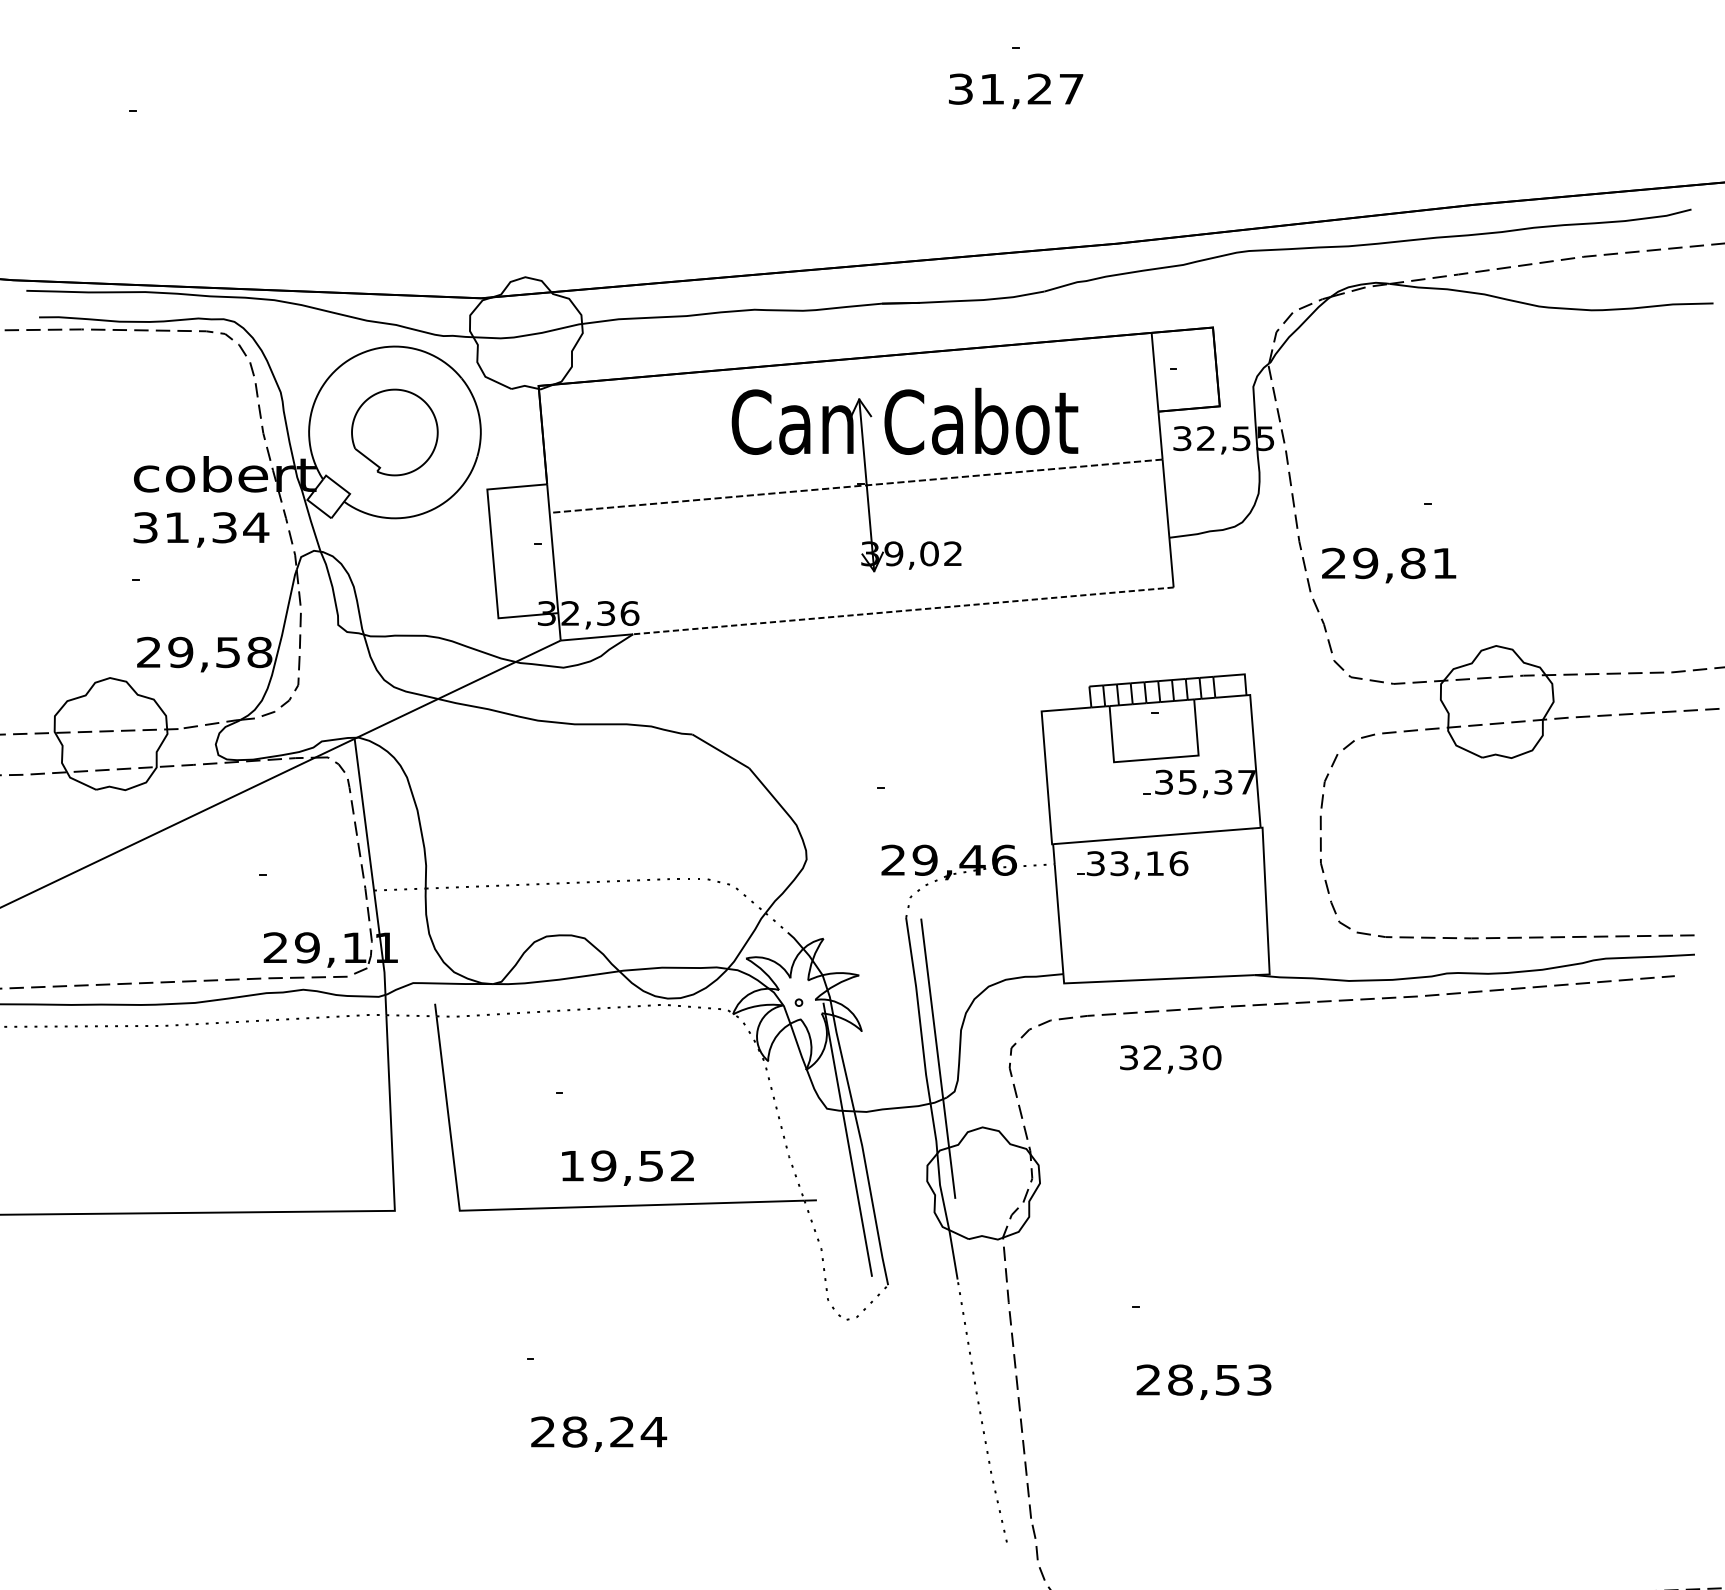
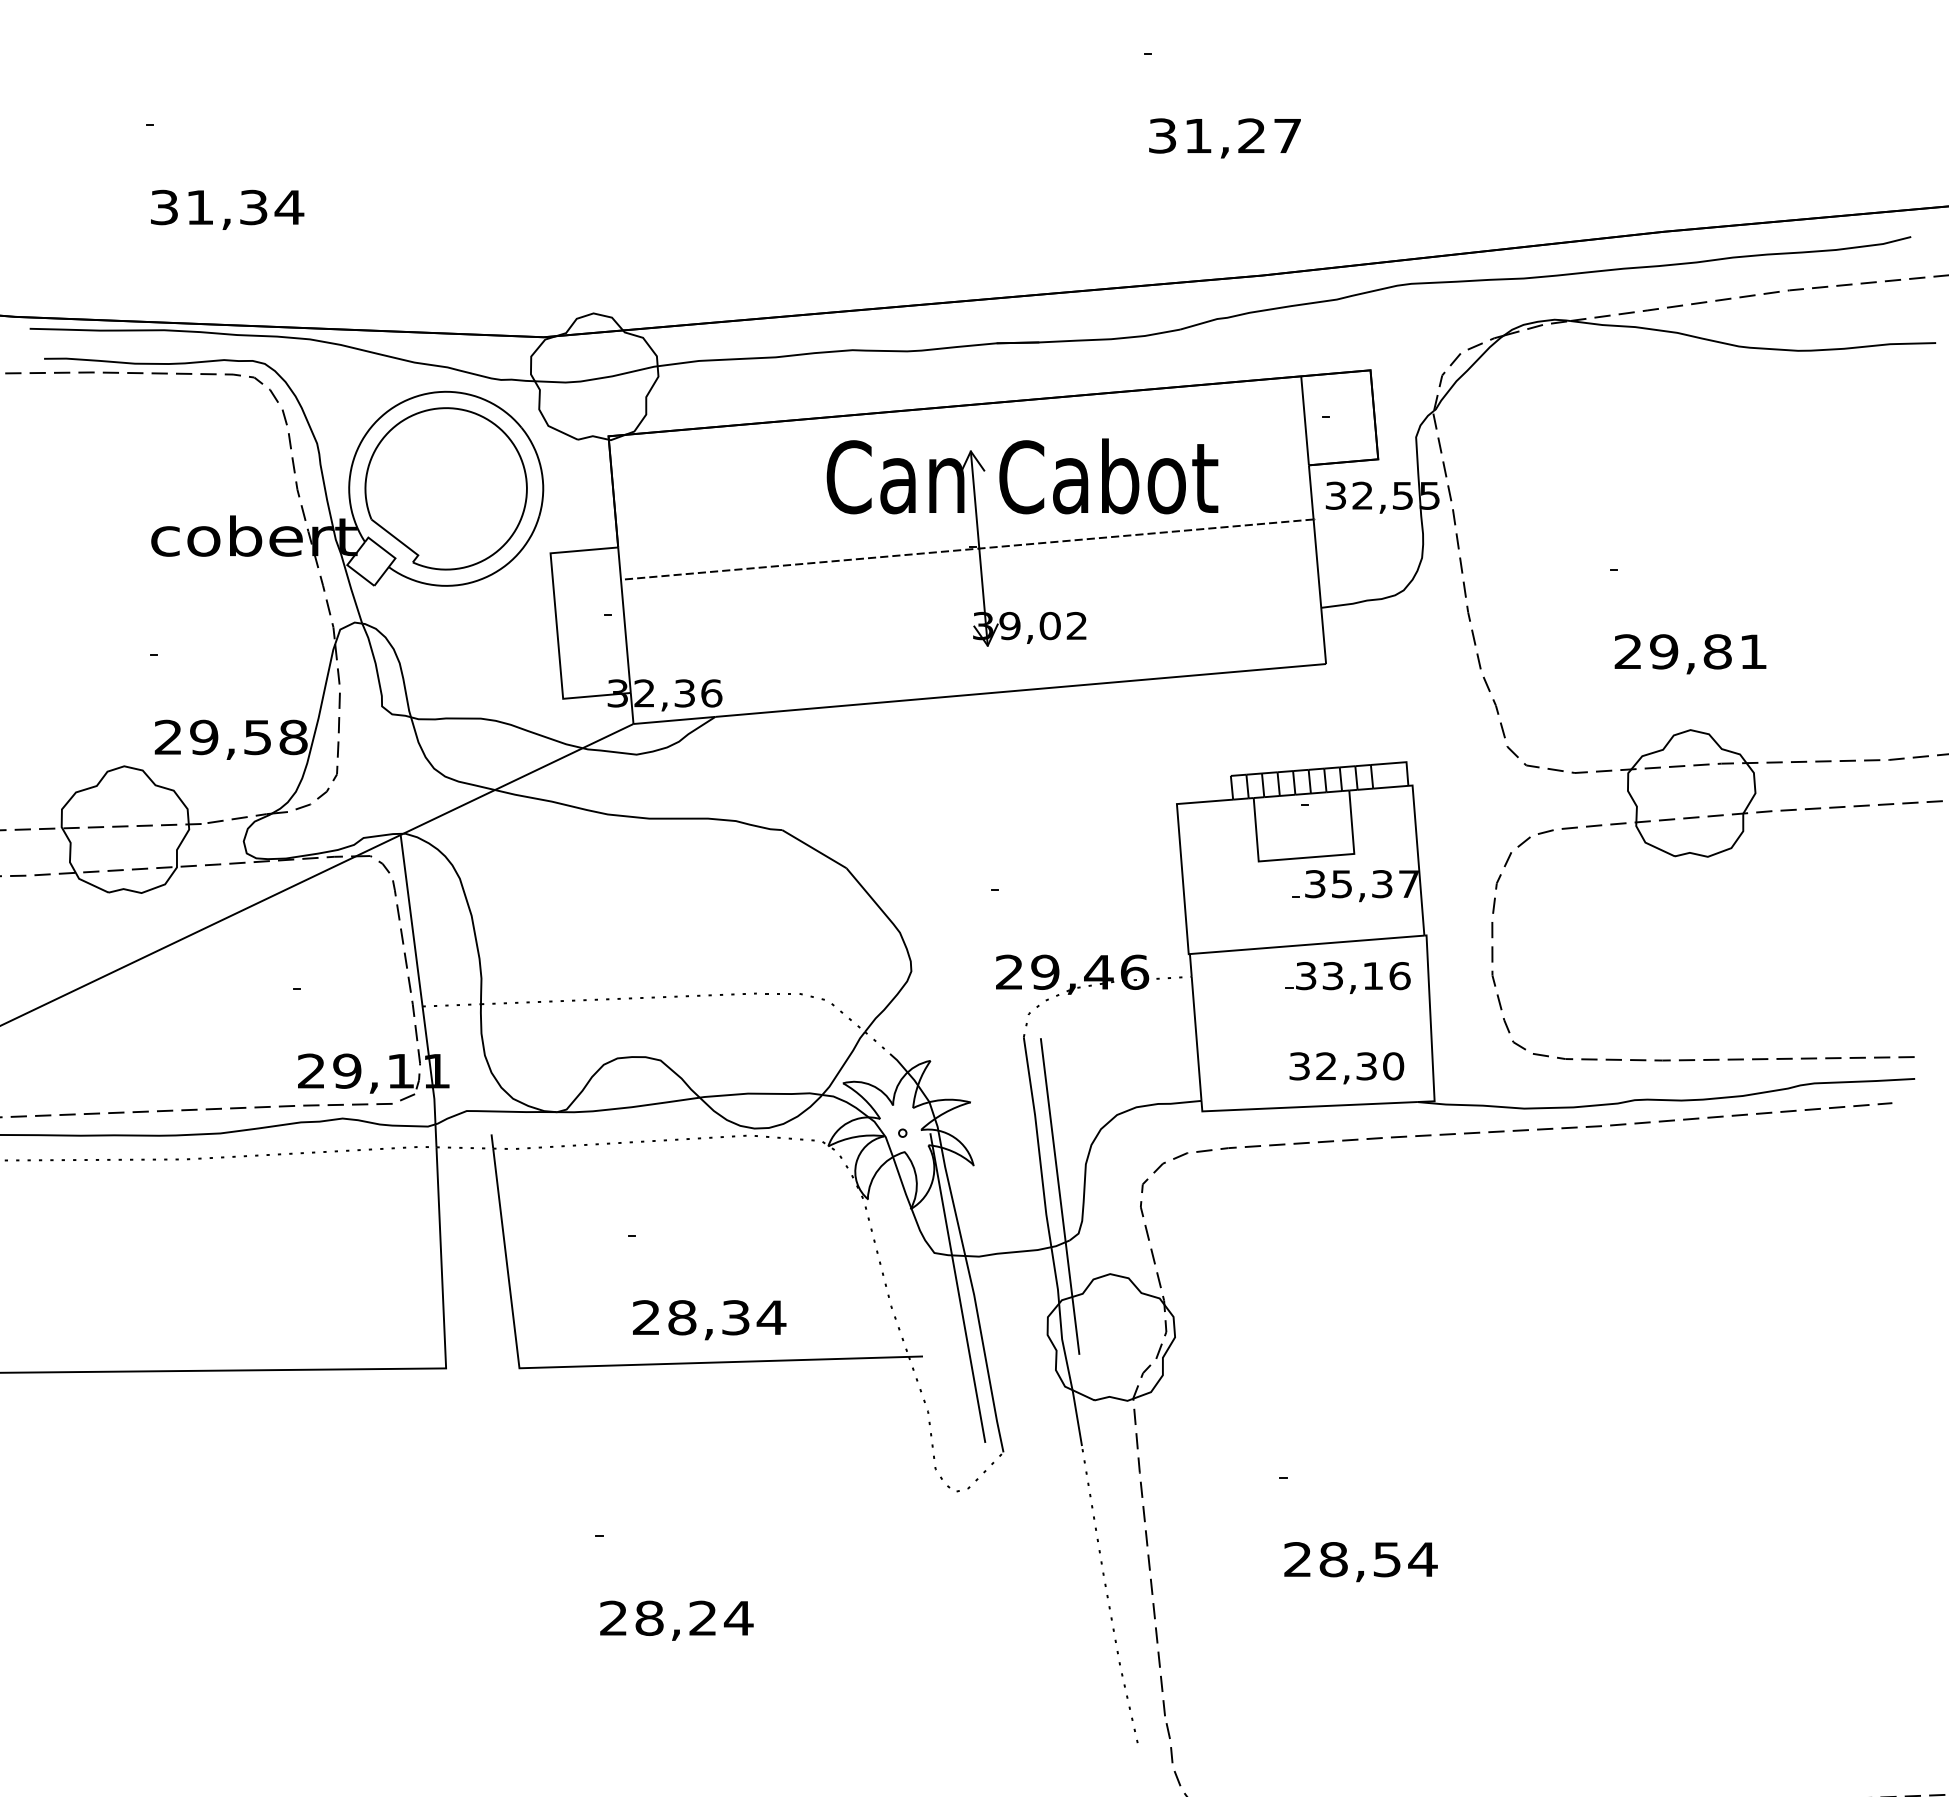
text: (1015, 91) -> (1224, 138), moved
part: (394, 432) -> (445, 488), size x1.67
text: (201, 529) -> (227, 209), moved
text: (1389, 565) -> (1690, 654), moved
line: (903, 610) -> (1020, 690), dashed -> solid
part: (1132, 864) -> (1347, 977), moved
text: (1170, 1059) -> (1346, 1068), moved
text: (627, 1165) -> (709, 1317), 19,52 -> 28,34
text: (1258, 1379) -> (1422, 1559), 28,53 -> 28,54

